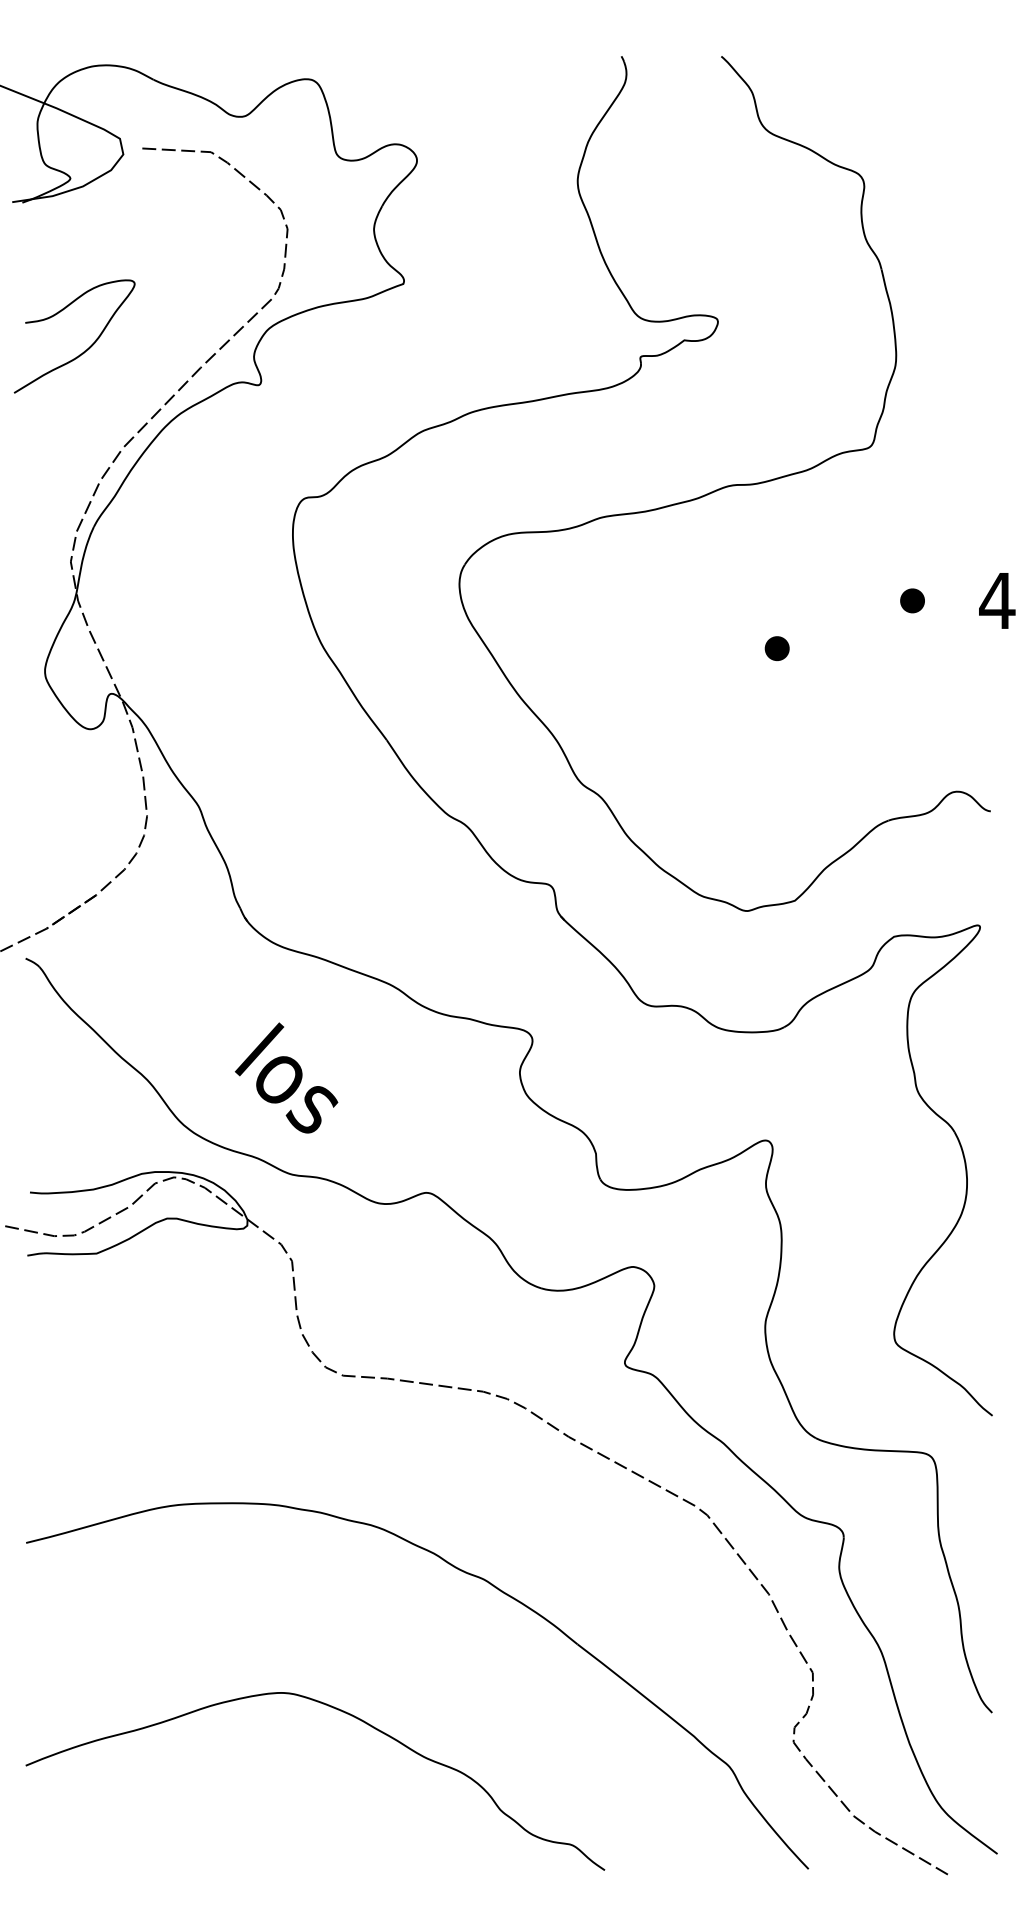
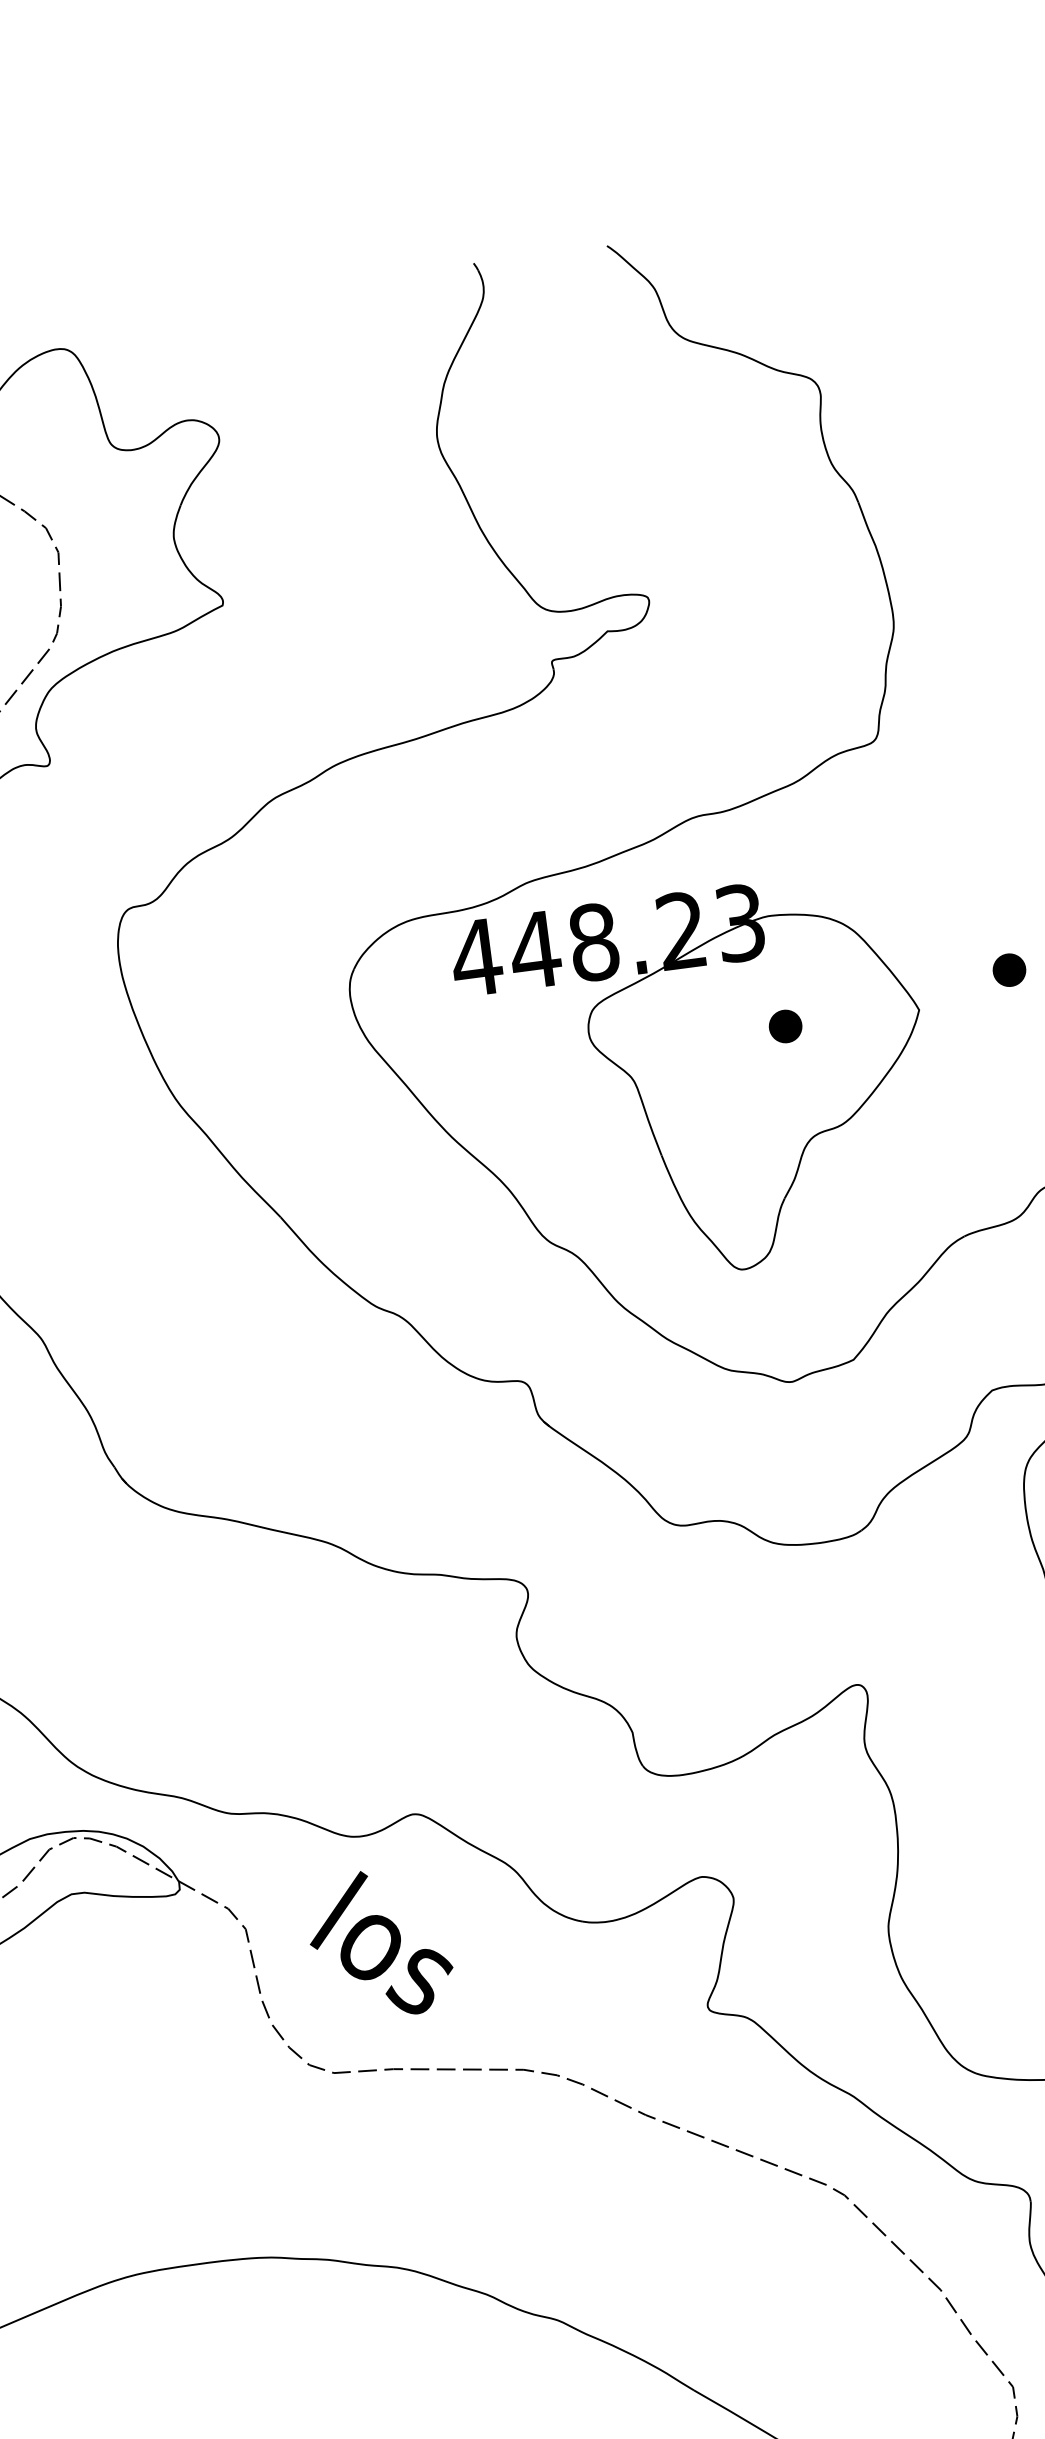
part: (912, 600) -> (1009, 969), moved
part: (707, 681) -> (698, 1082), added
text: (286, 1077) -> (379, 1943), moved

